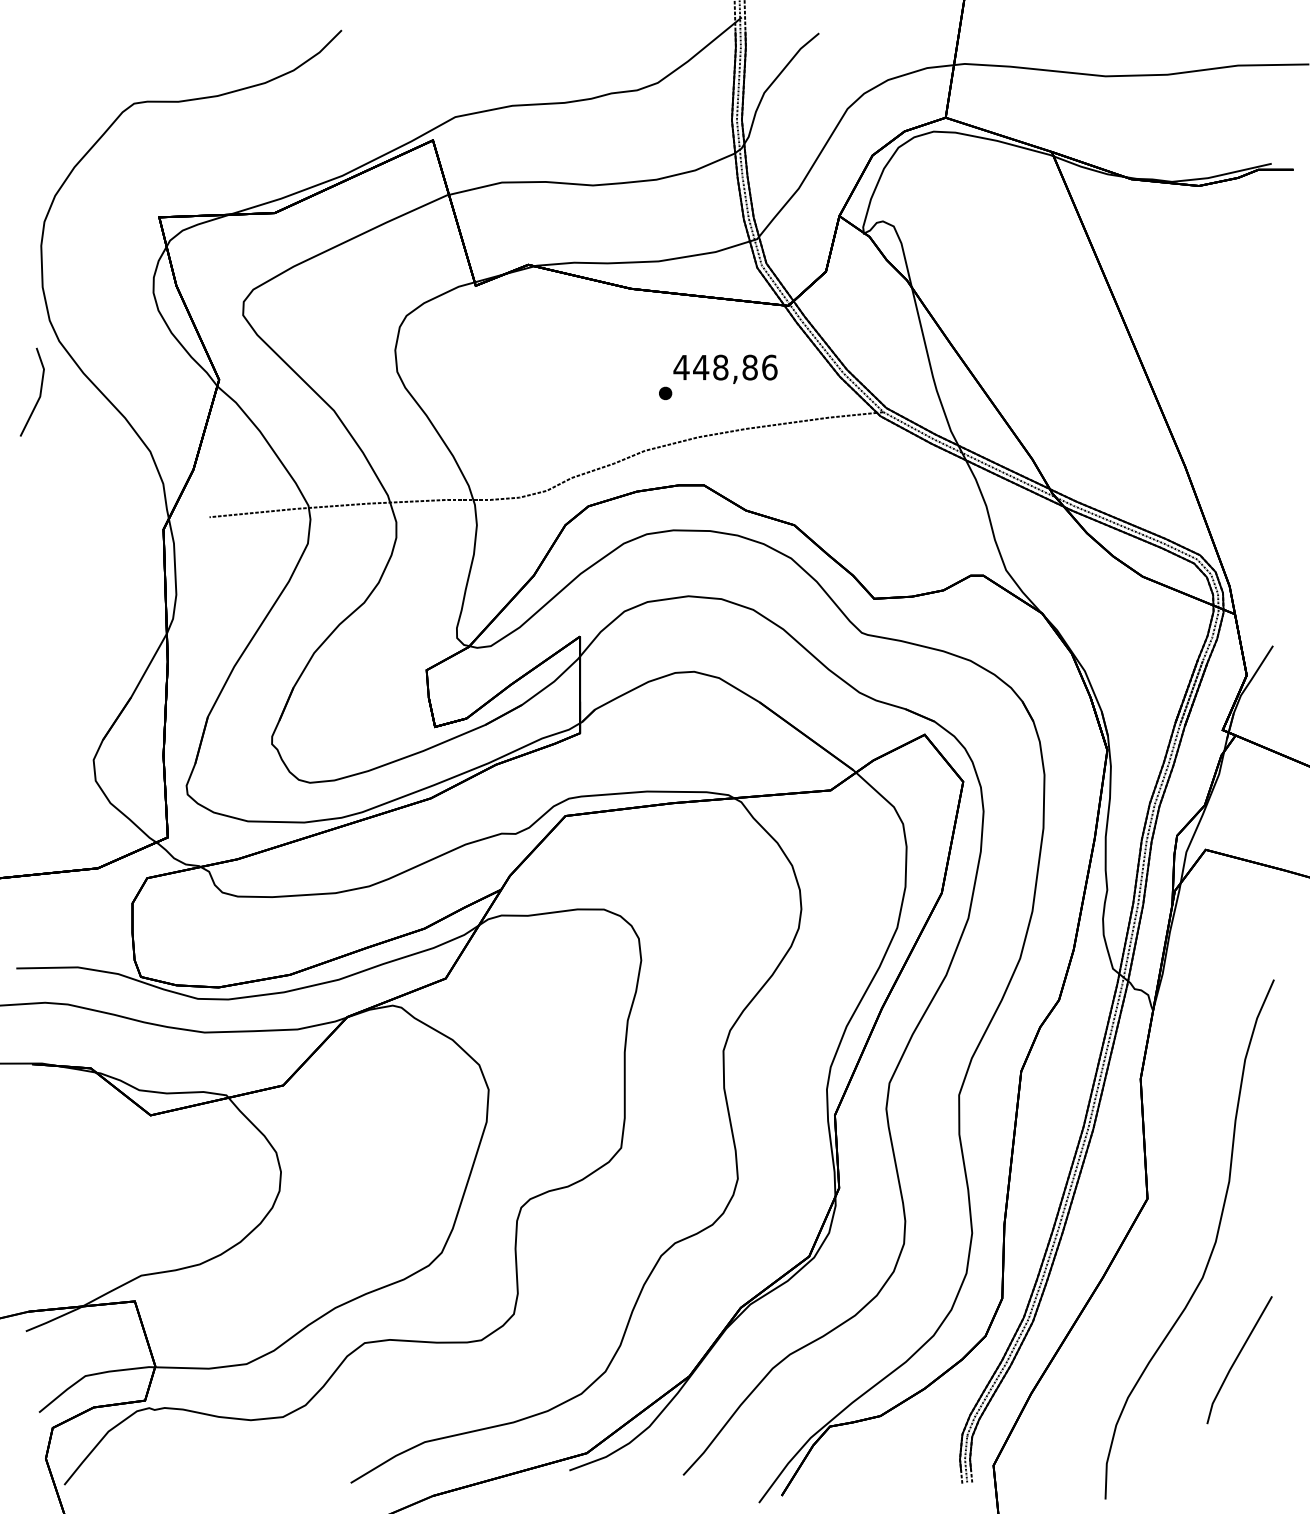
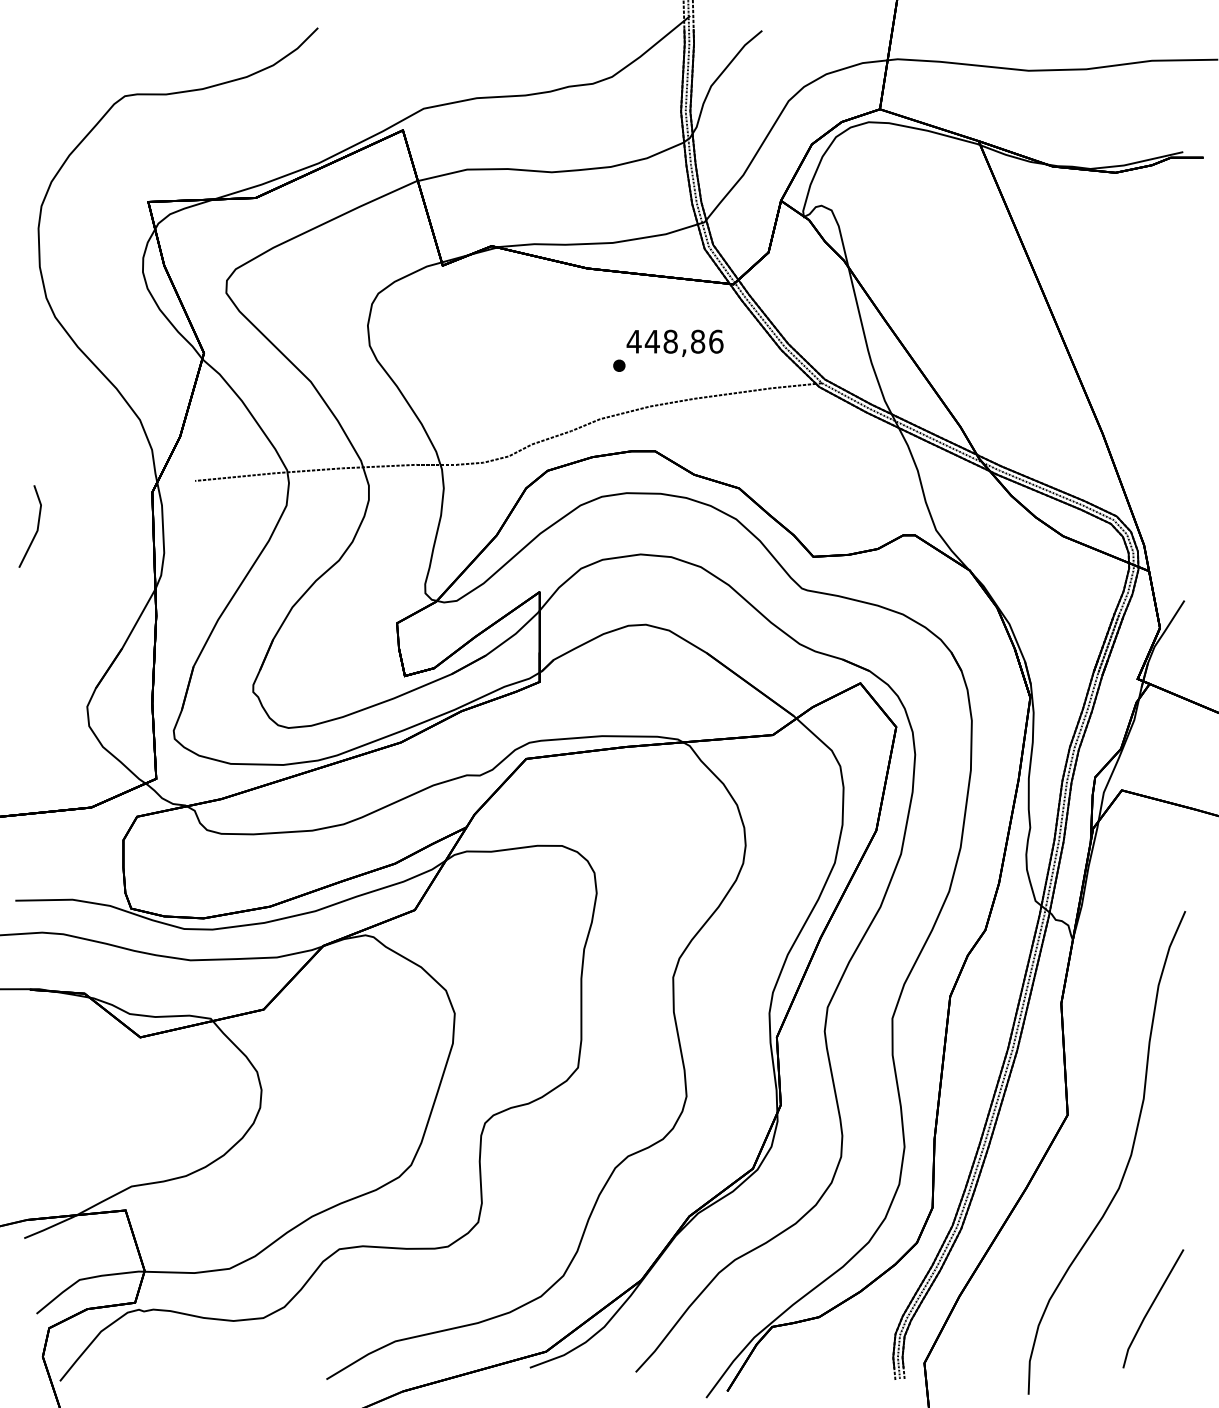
line: (39, 392) -> (36, 526), moved
line: (1237, 1359) -> (1151, 1308), moved

